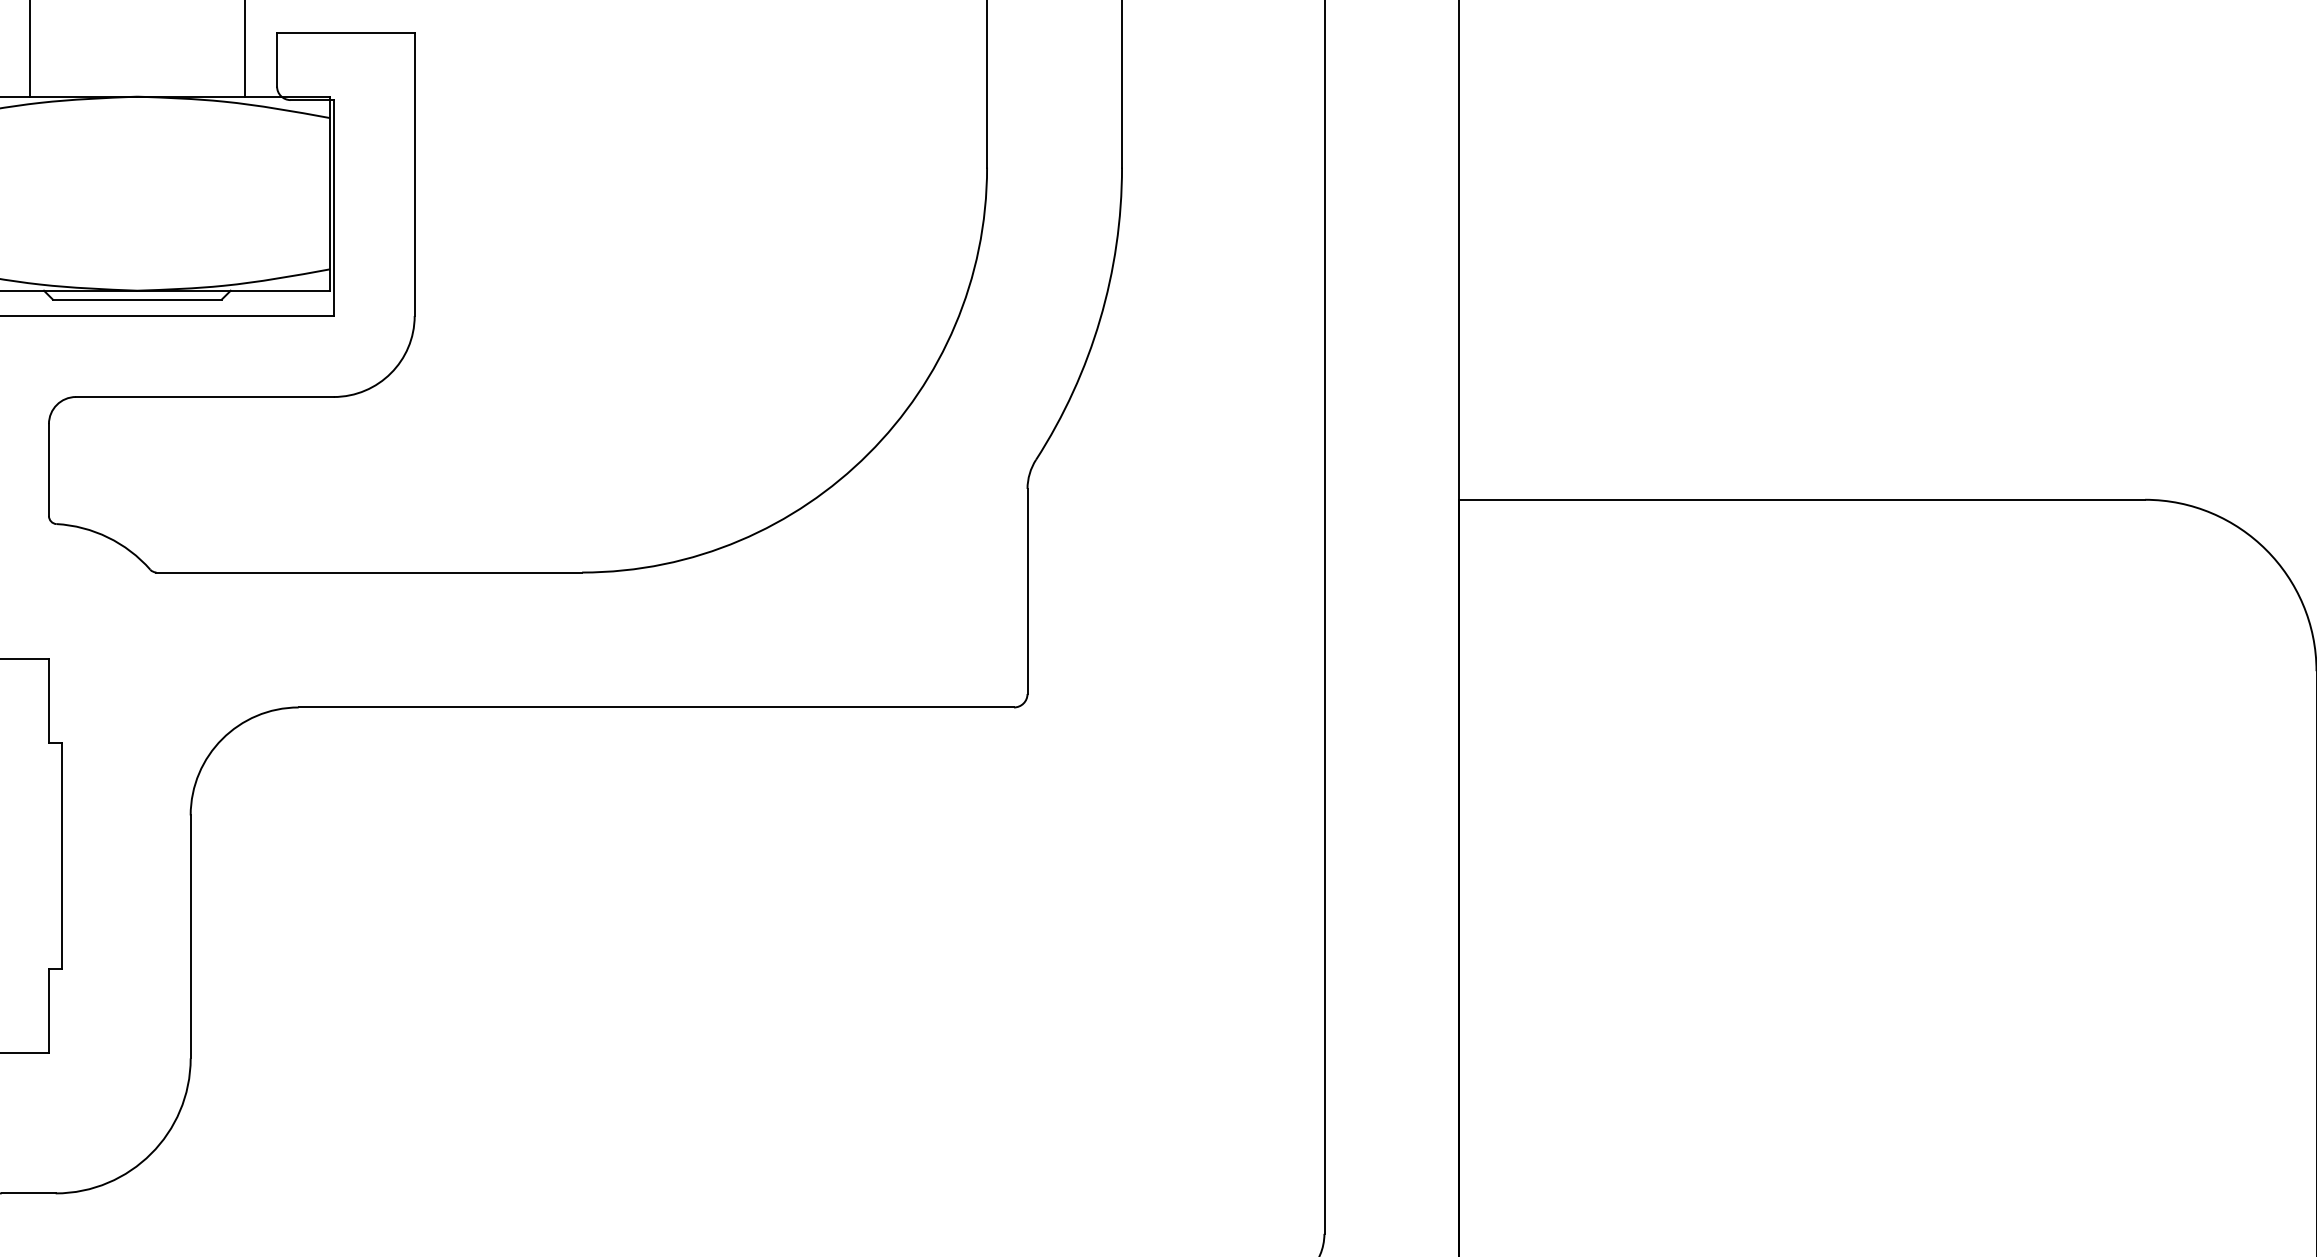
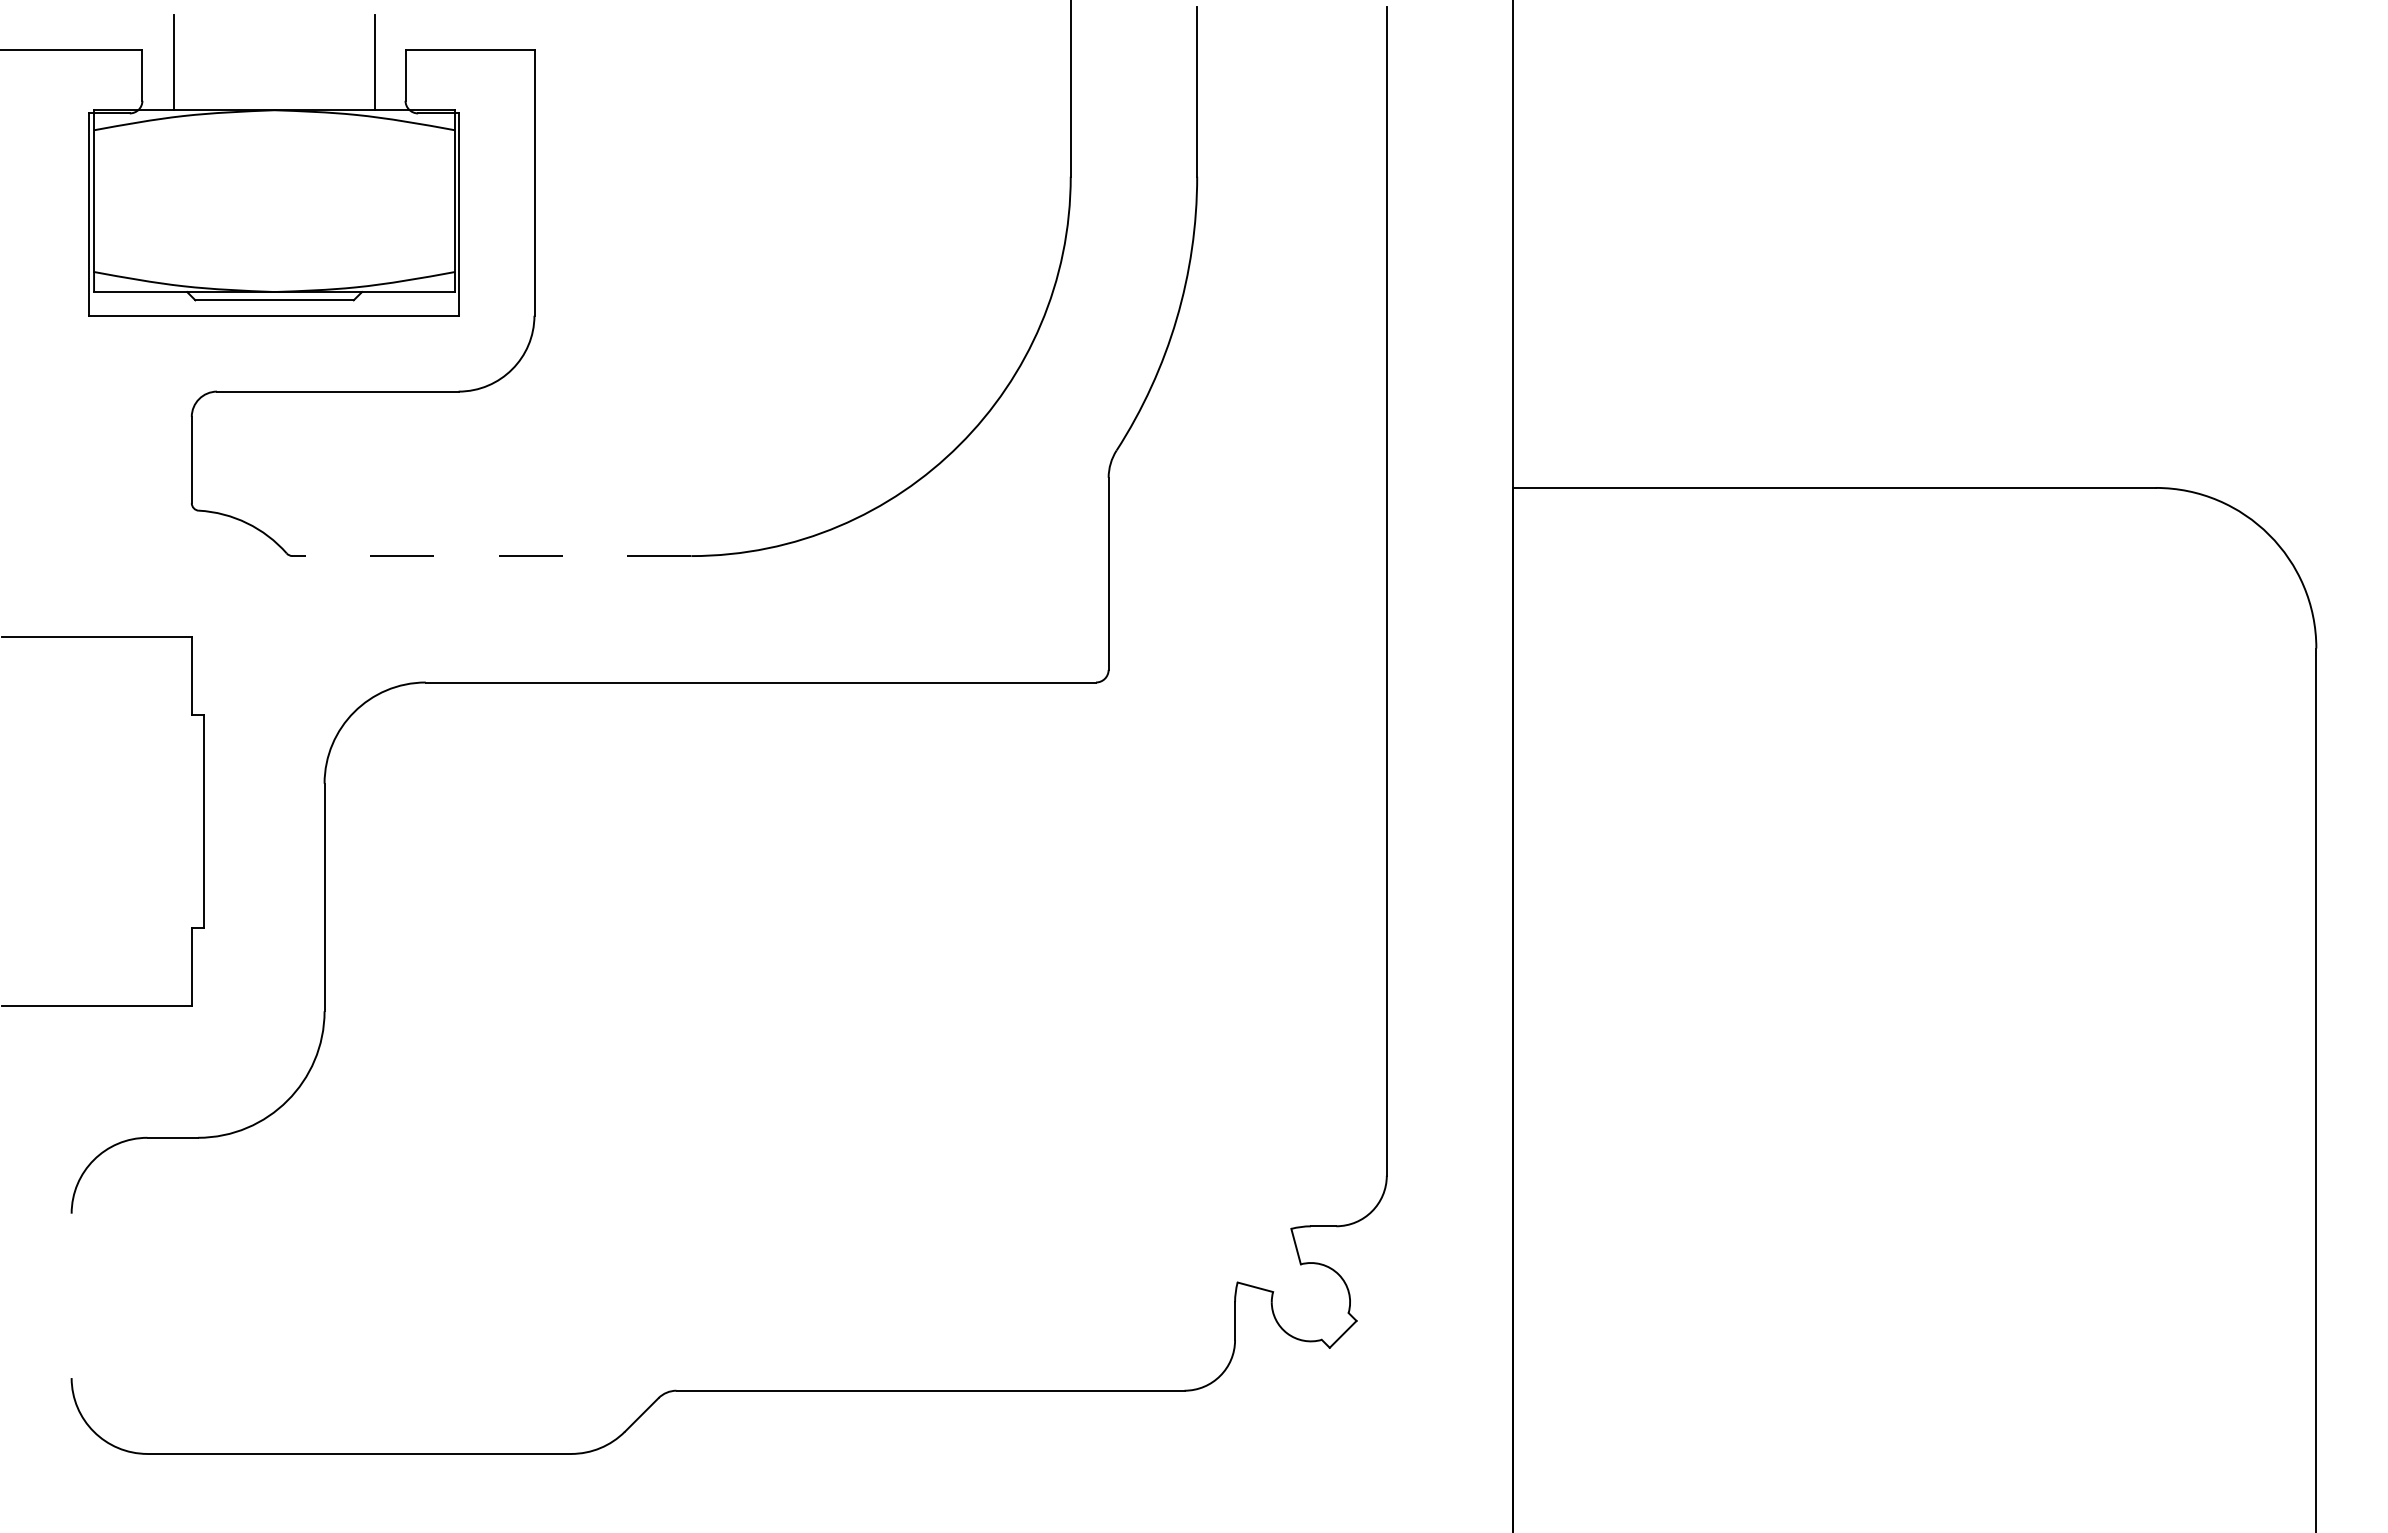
line: (368, 572) -> (491, 556), solid -> dashed

